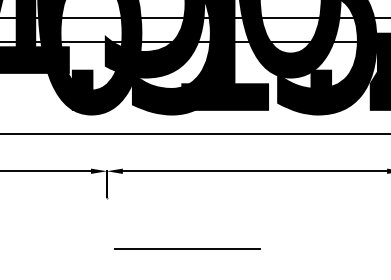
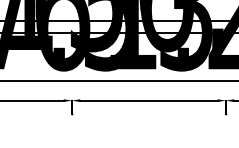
line: (186, 247) -> (113, 140), removed

